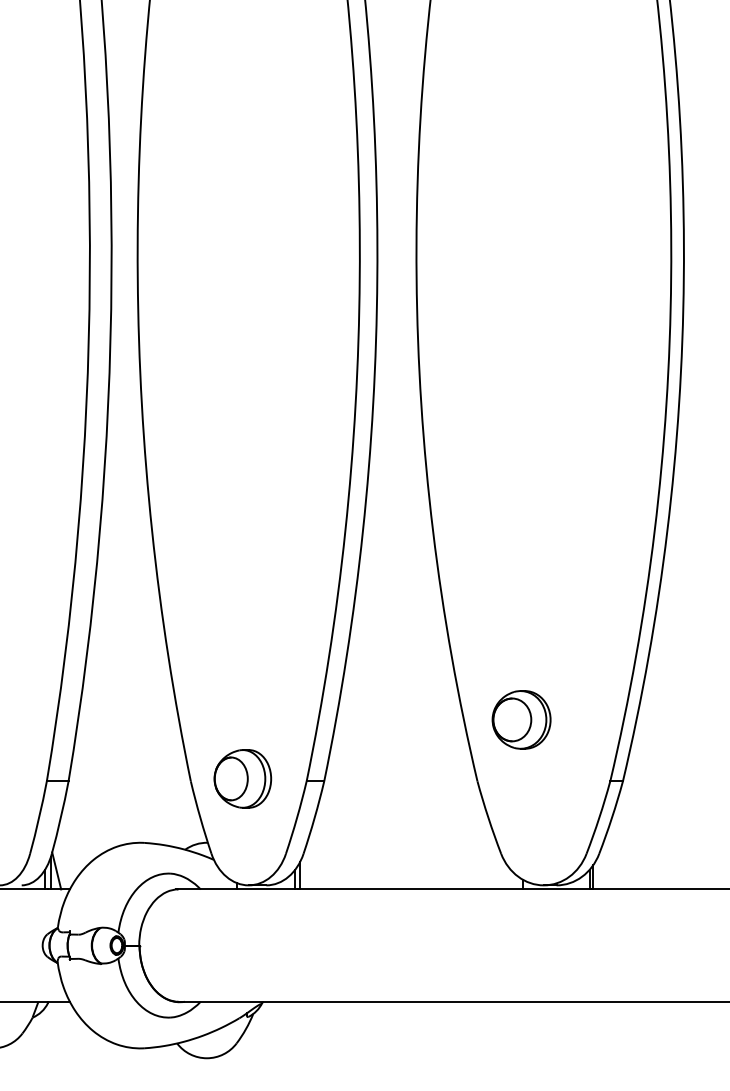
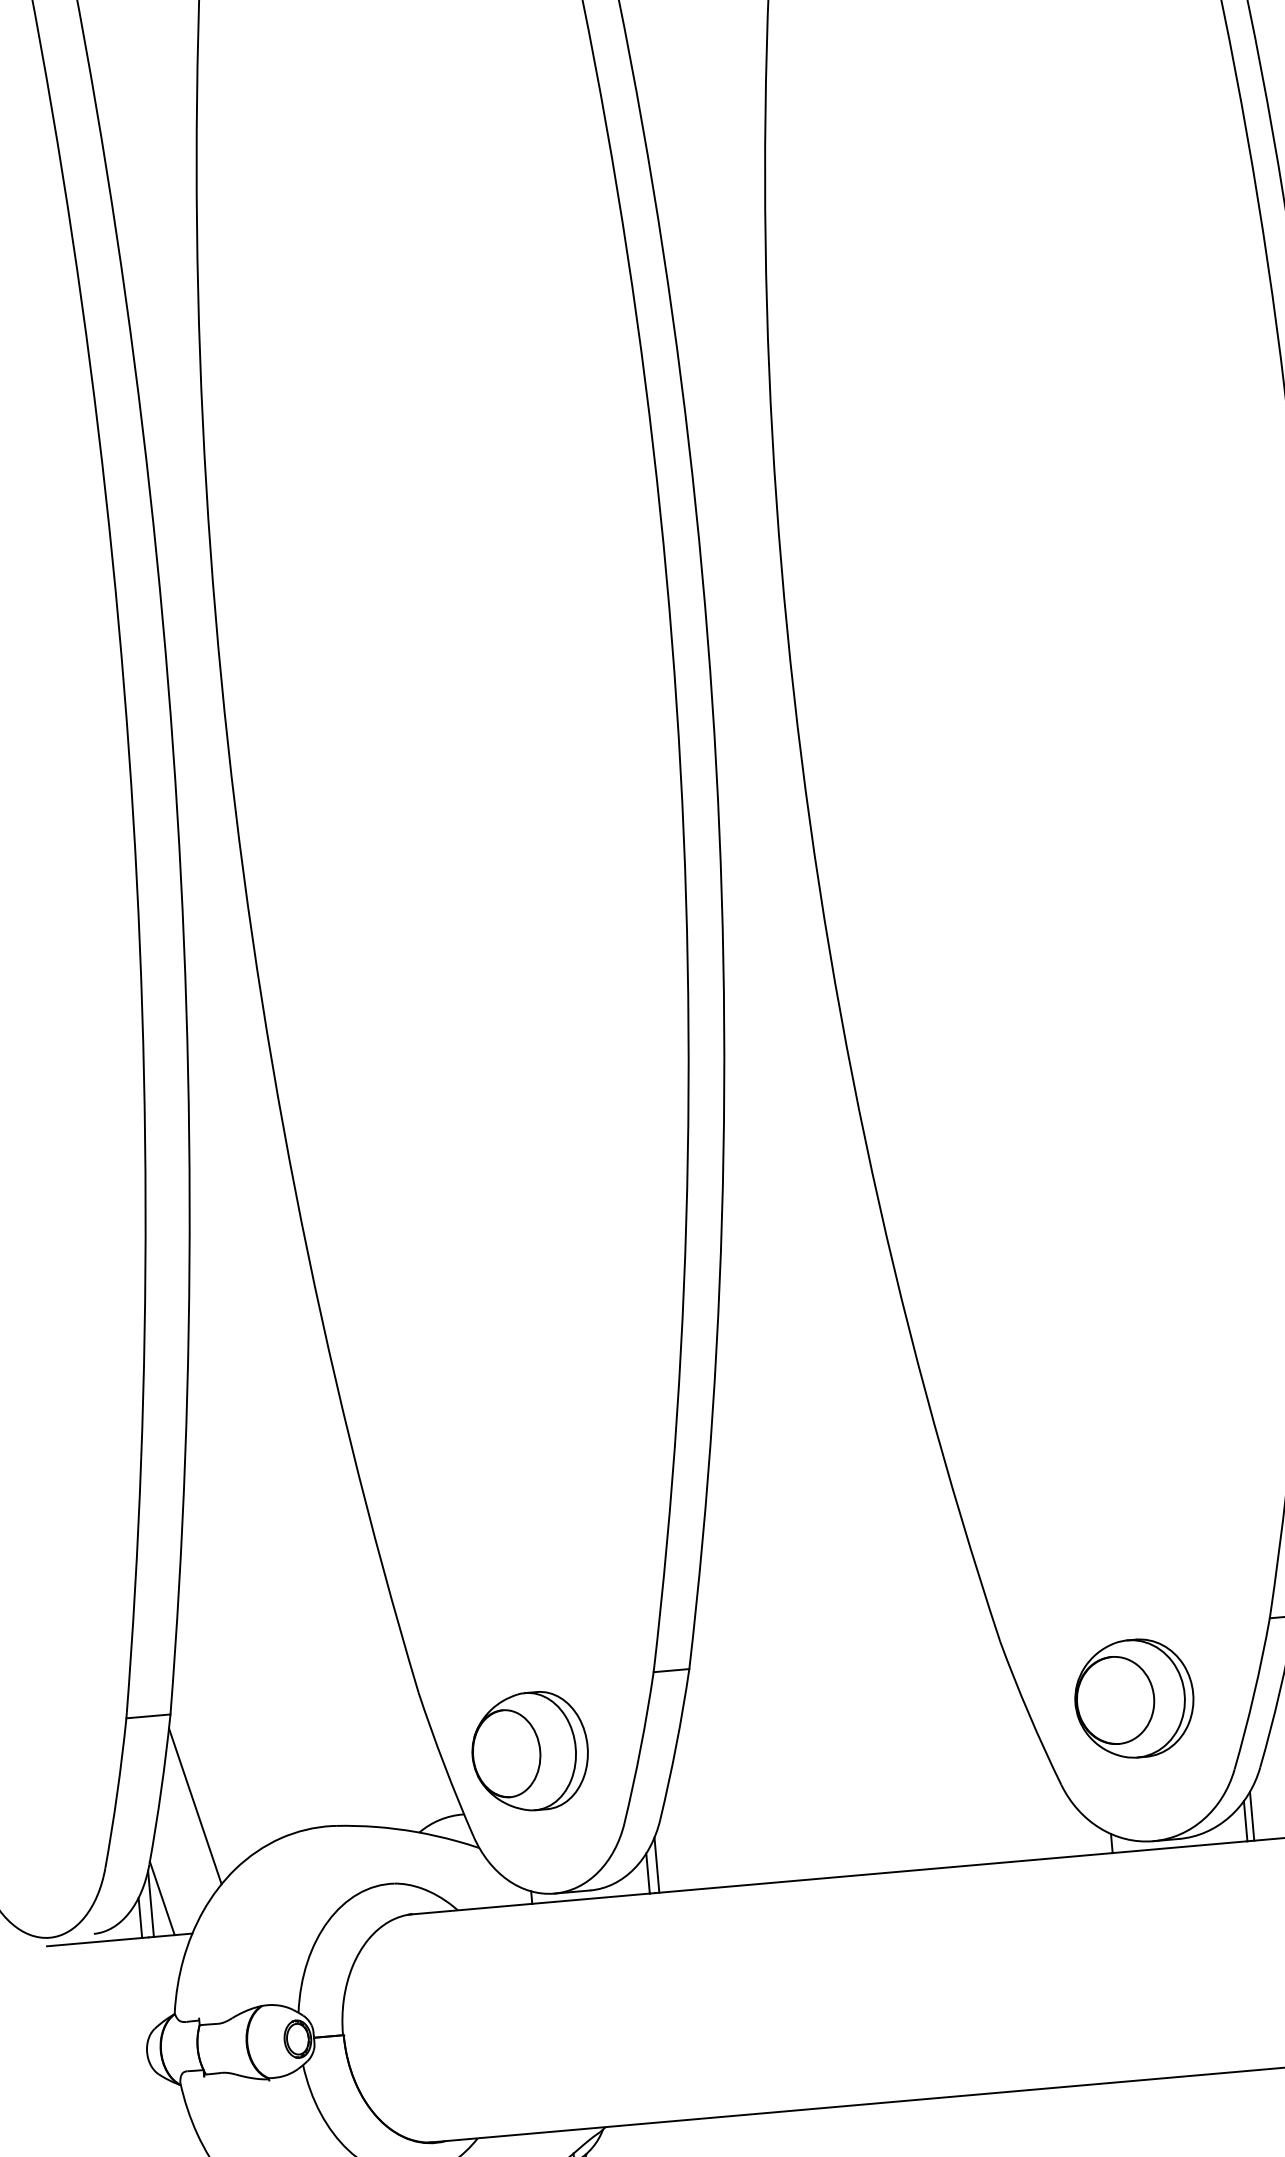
part: (521, 719) -> (1134, 1697), moved
part: (242, 778) -> (529, 1750), moved
line: (76, 827) -> (194, 1806), added

